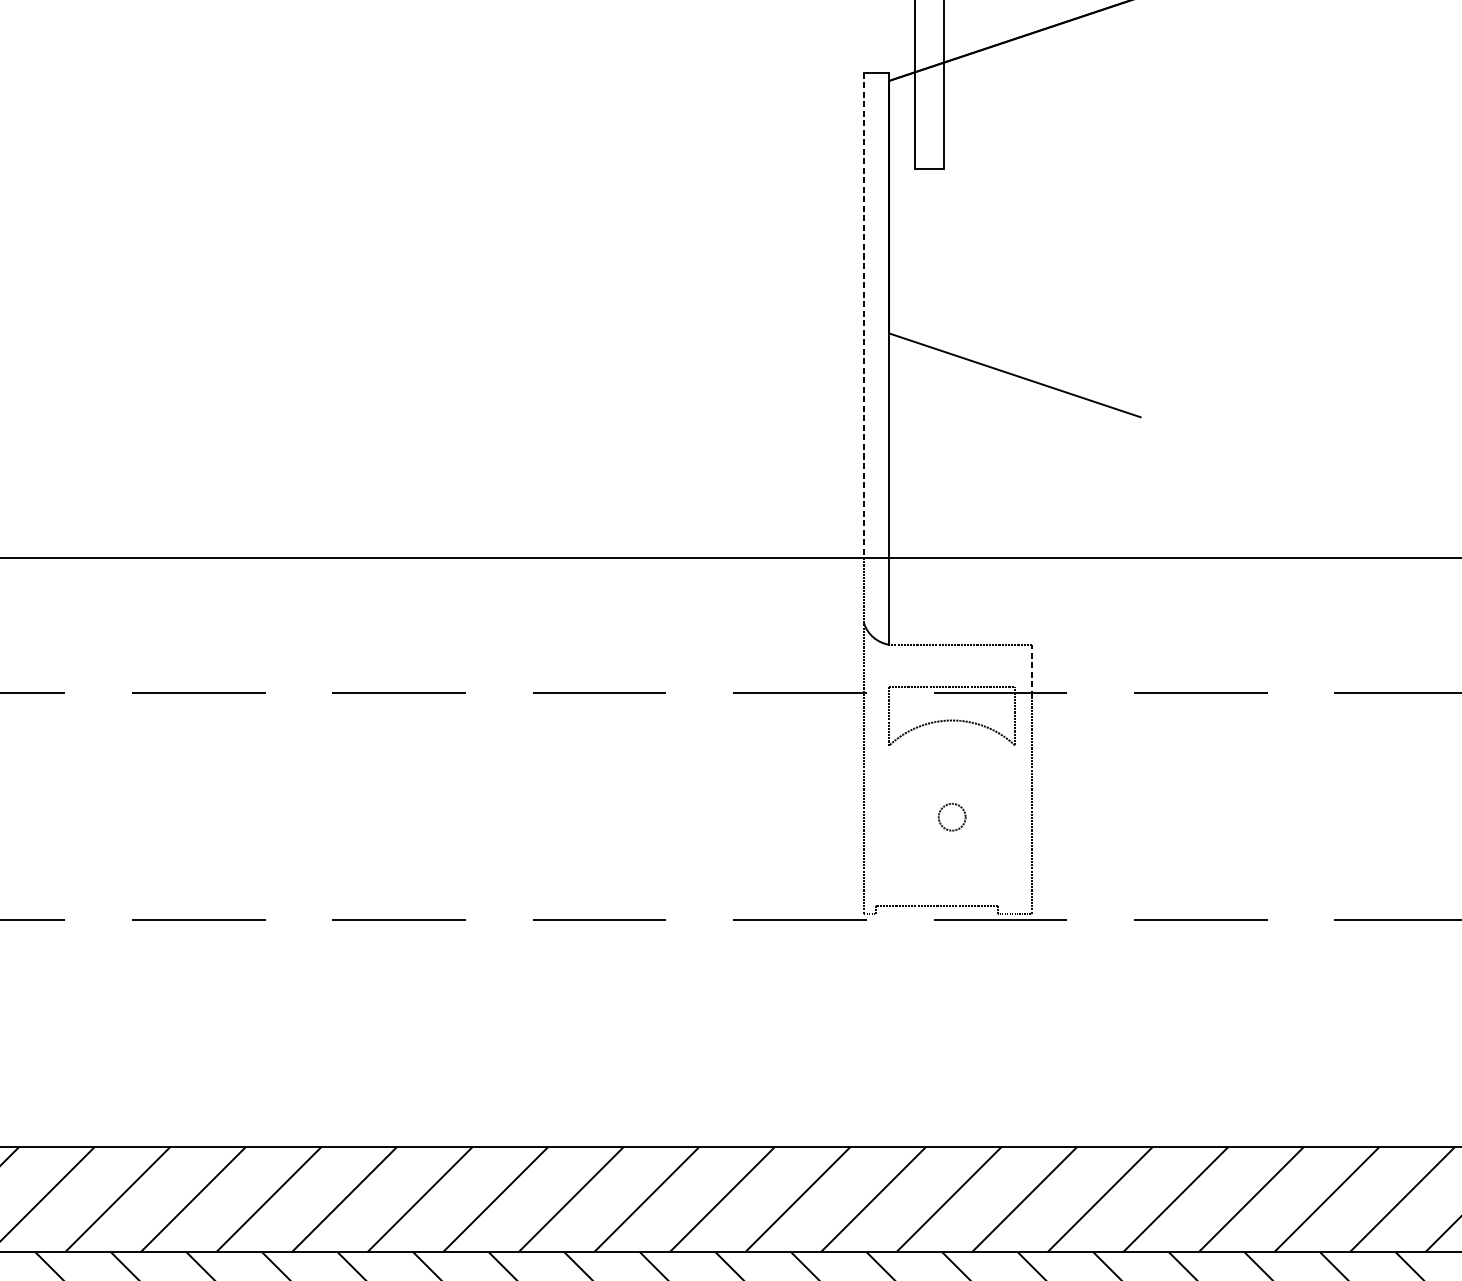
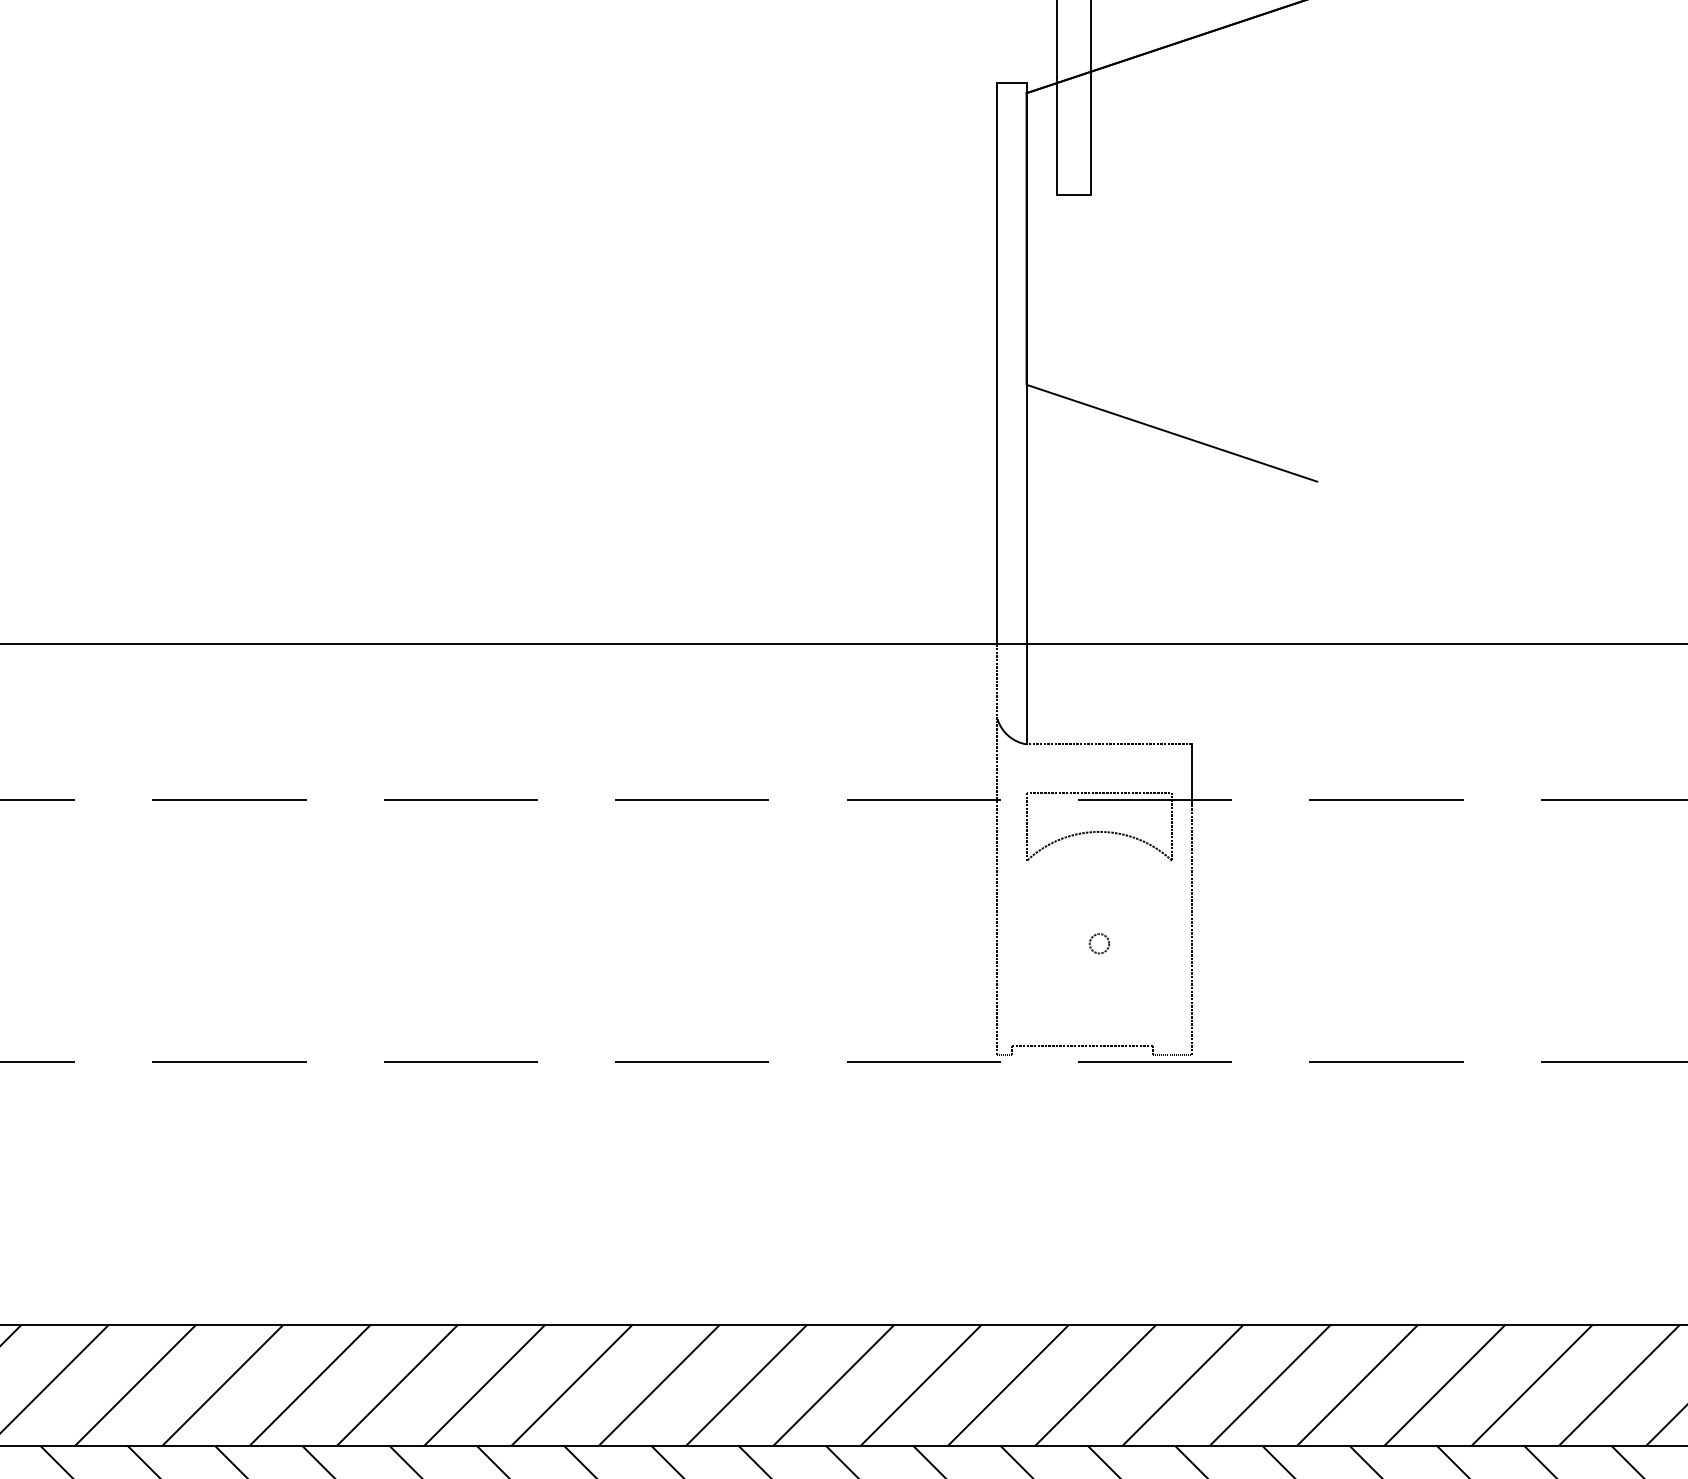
line: (863, 315) -> (997, 364), dashed -> solid
line: (1031, 670) -> (1191, 774), dashed -> solid
circle: (952, 817) -> (1099, 943), size x0.62

